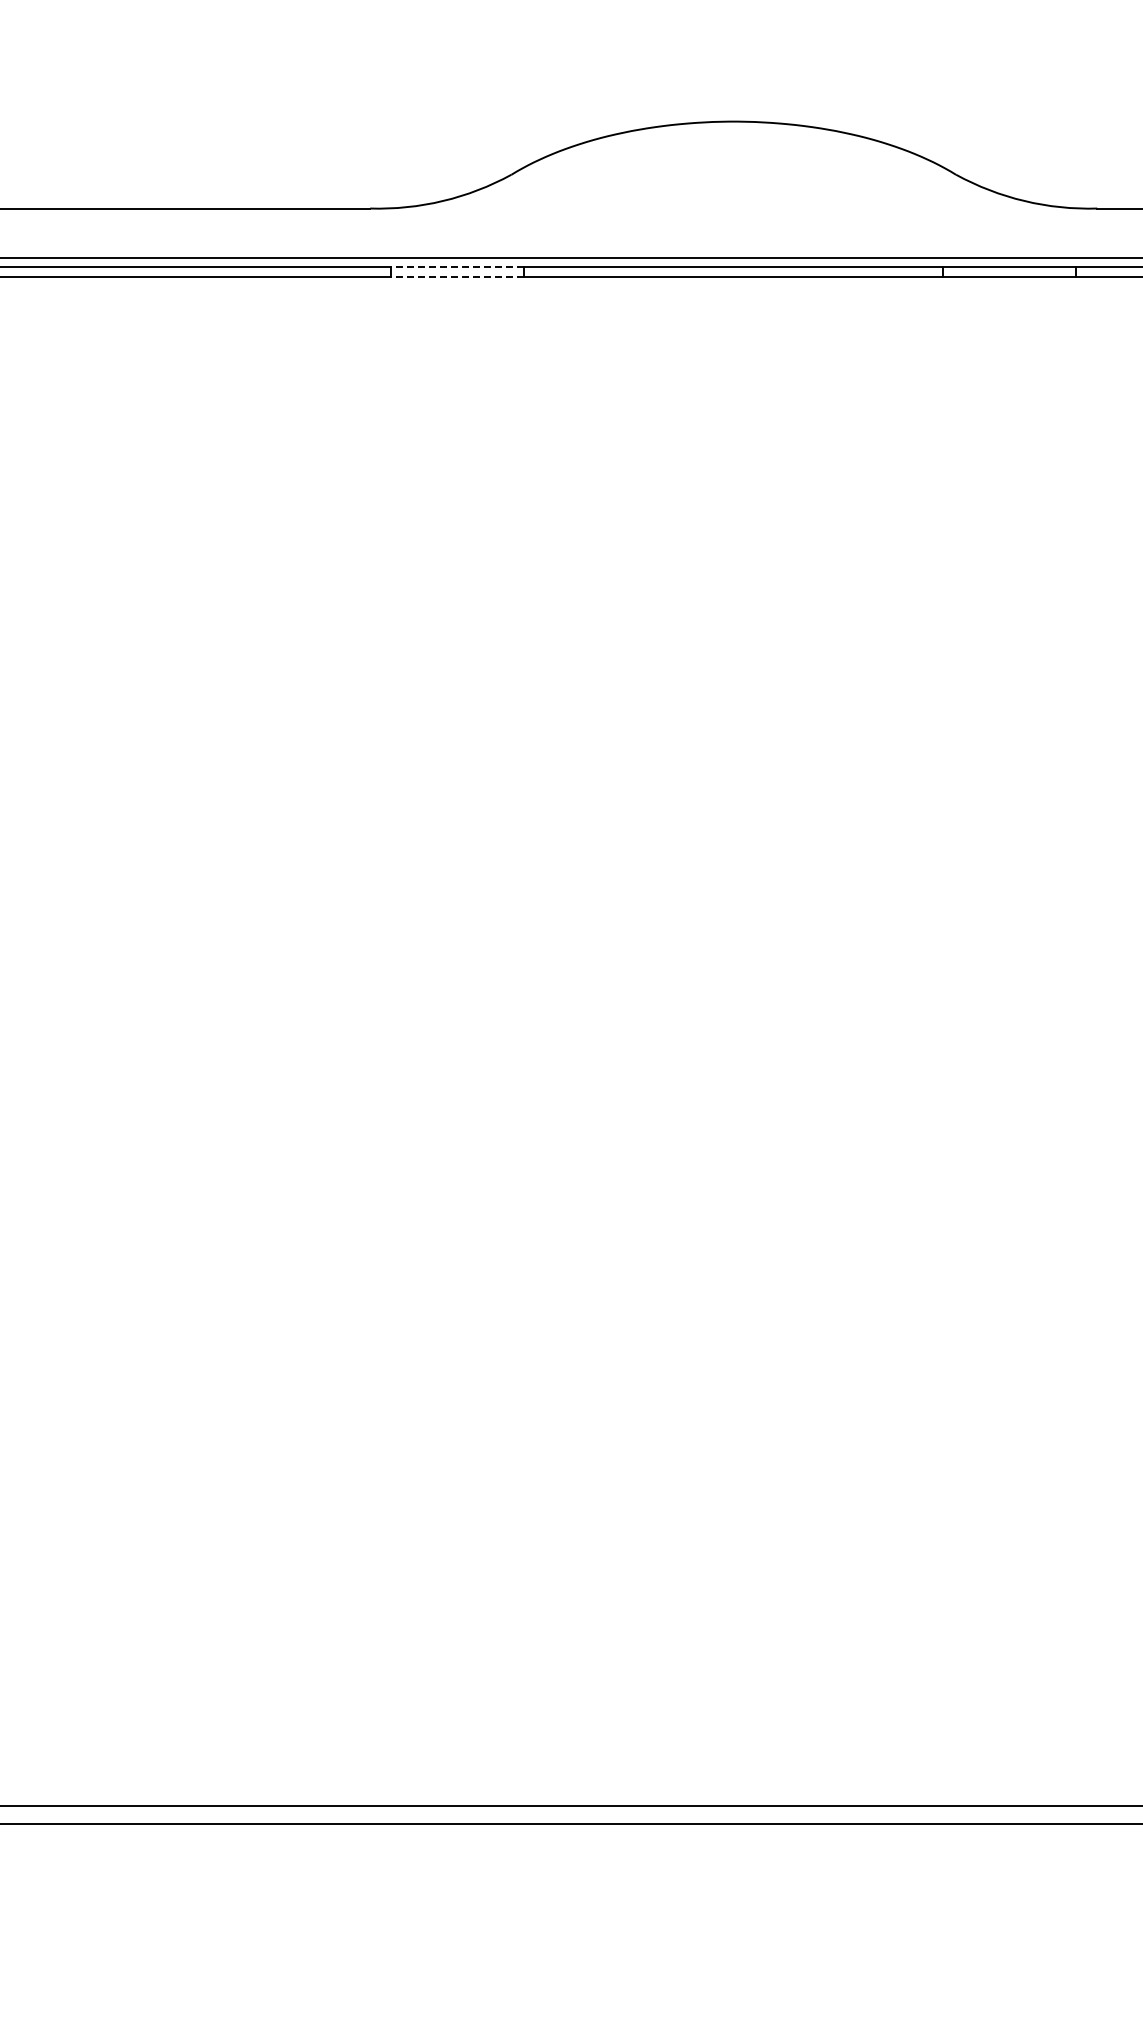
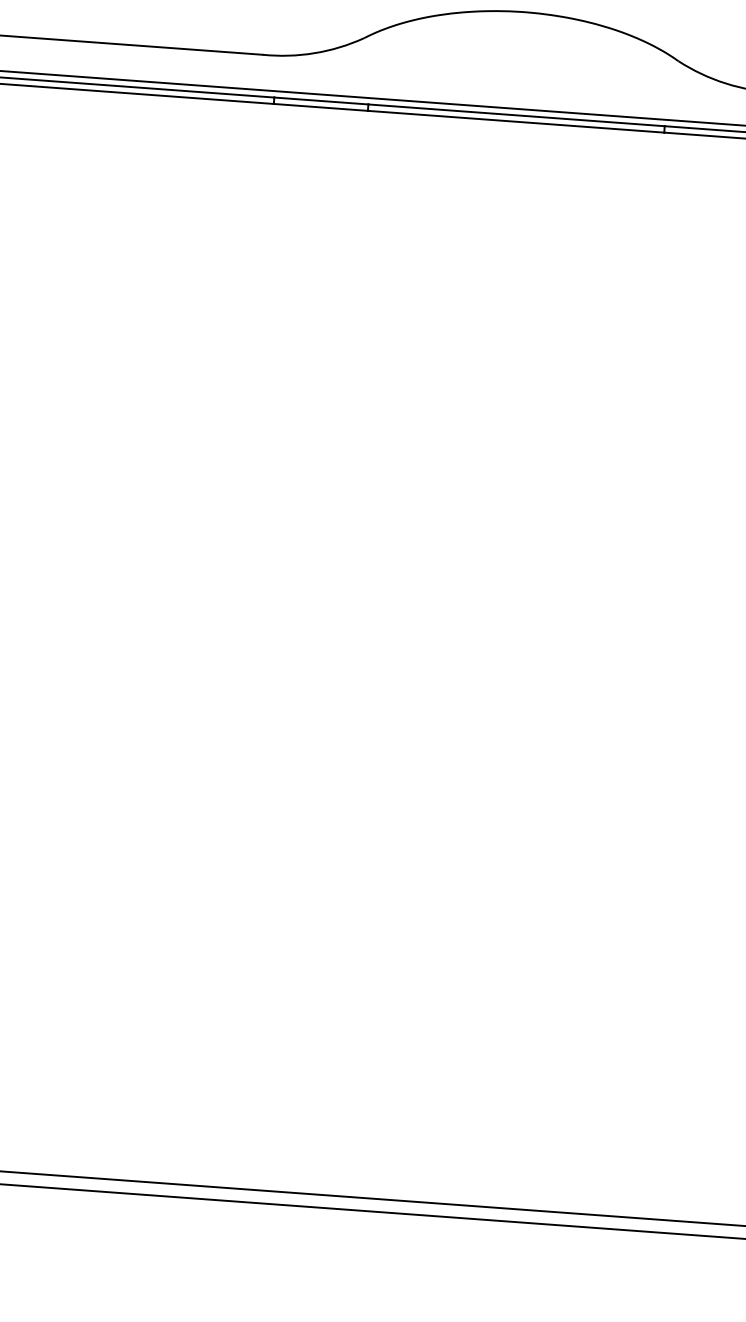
line: (457, 267) -> (321, 100), dashed -> solid
line: (457, 276) -> (320, 107), dashed -> solid

